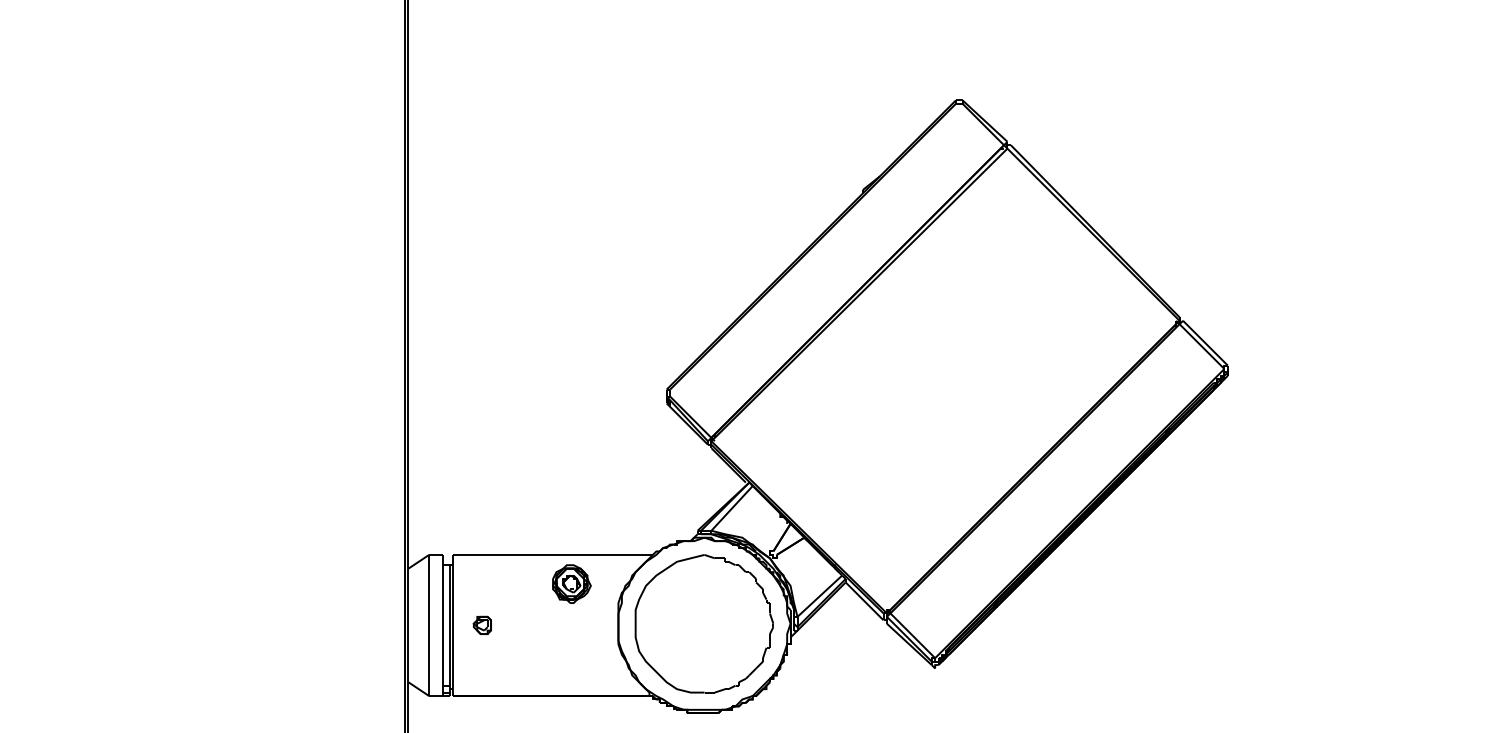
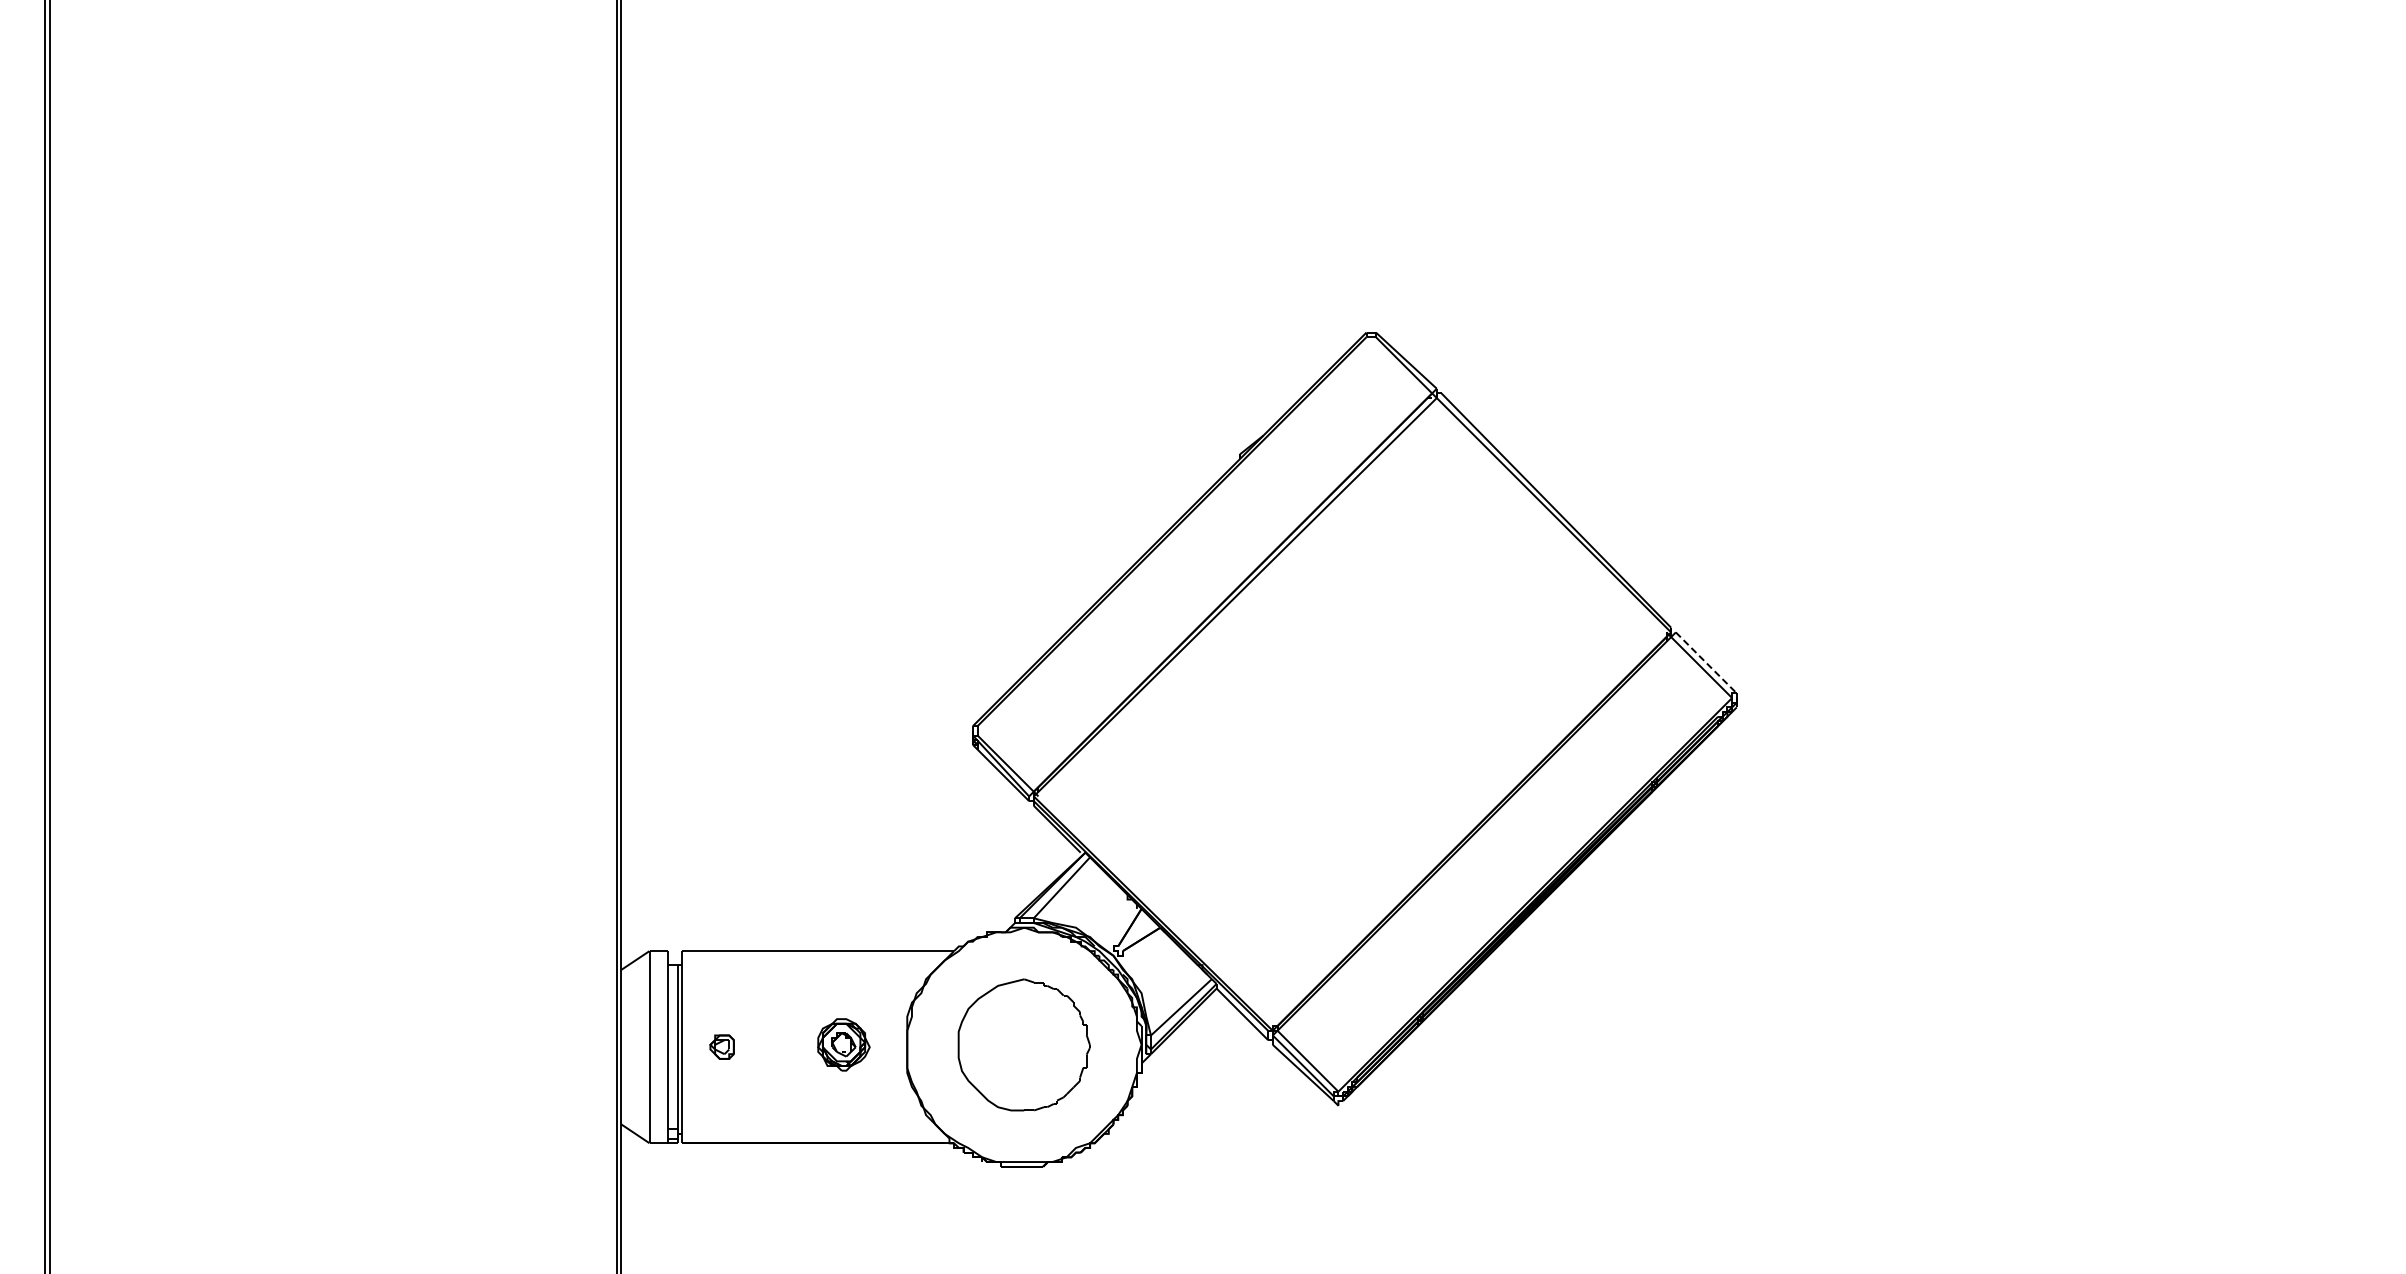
line: (1205, 343) -> (1706, 663), solid -> dashed
part: (571, 583) -> (843, 1044), moved
part: (703, 623) -> (1023, 1044), size x0.7

